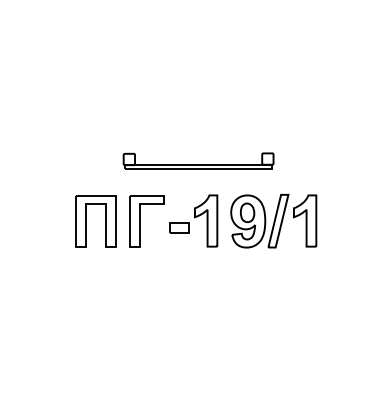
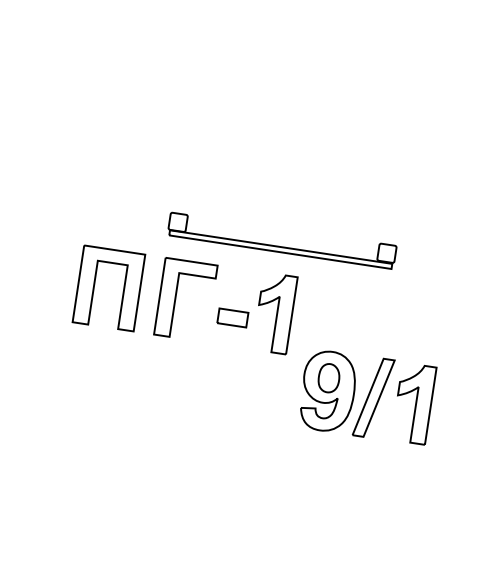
part: (198, 160) -> (282, 239), moved
part: (273, 221) -> (366, 397), moved

